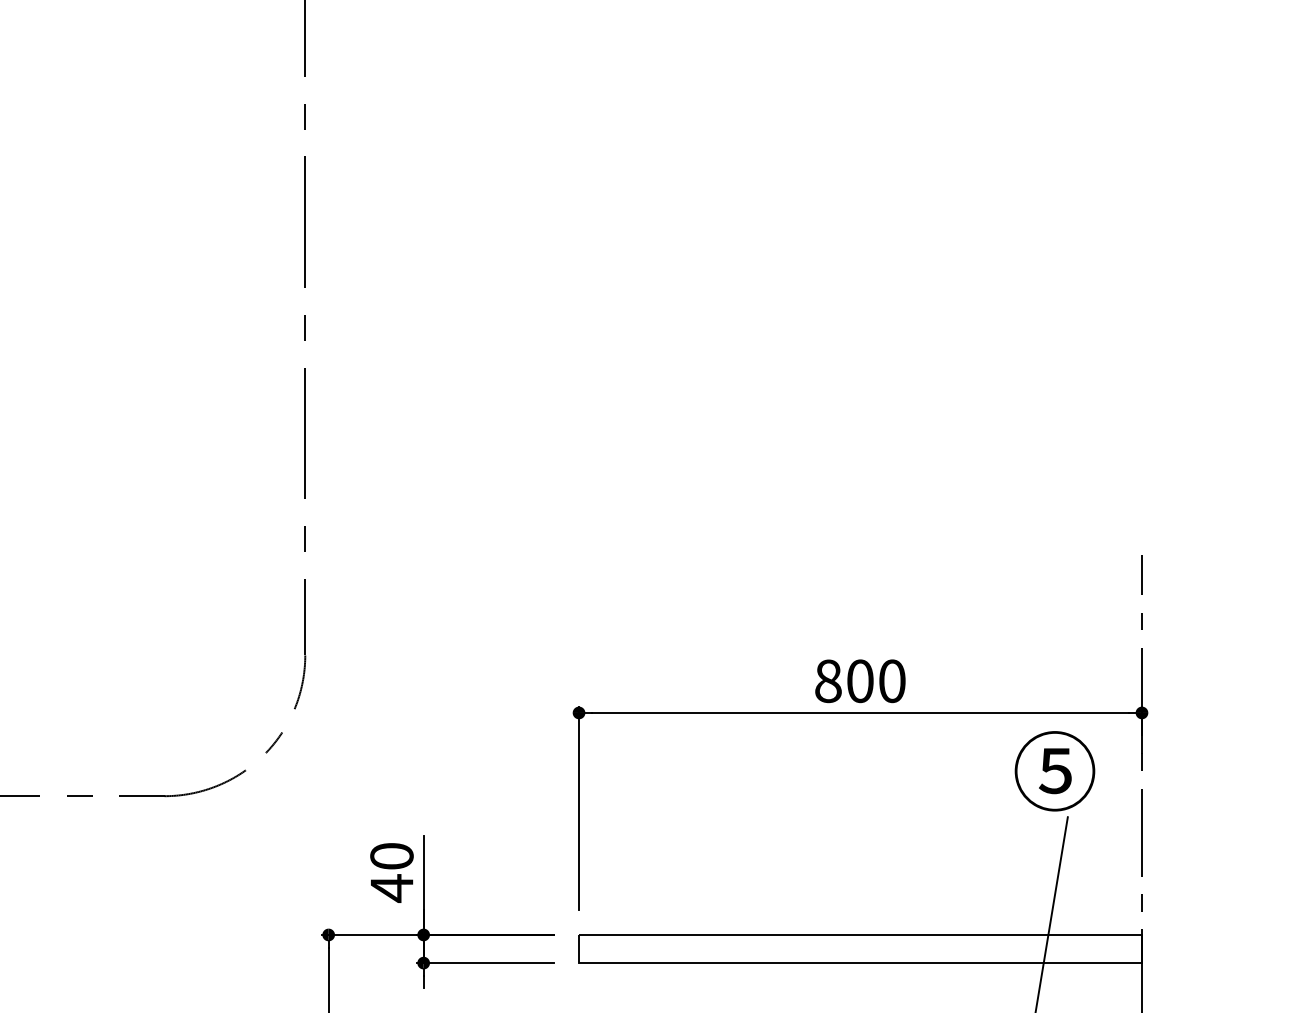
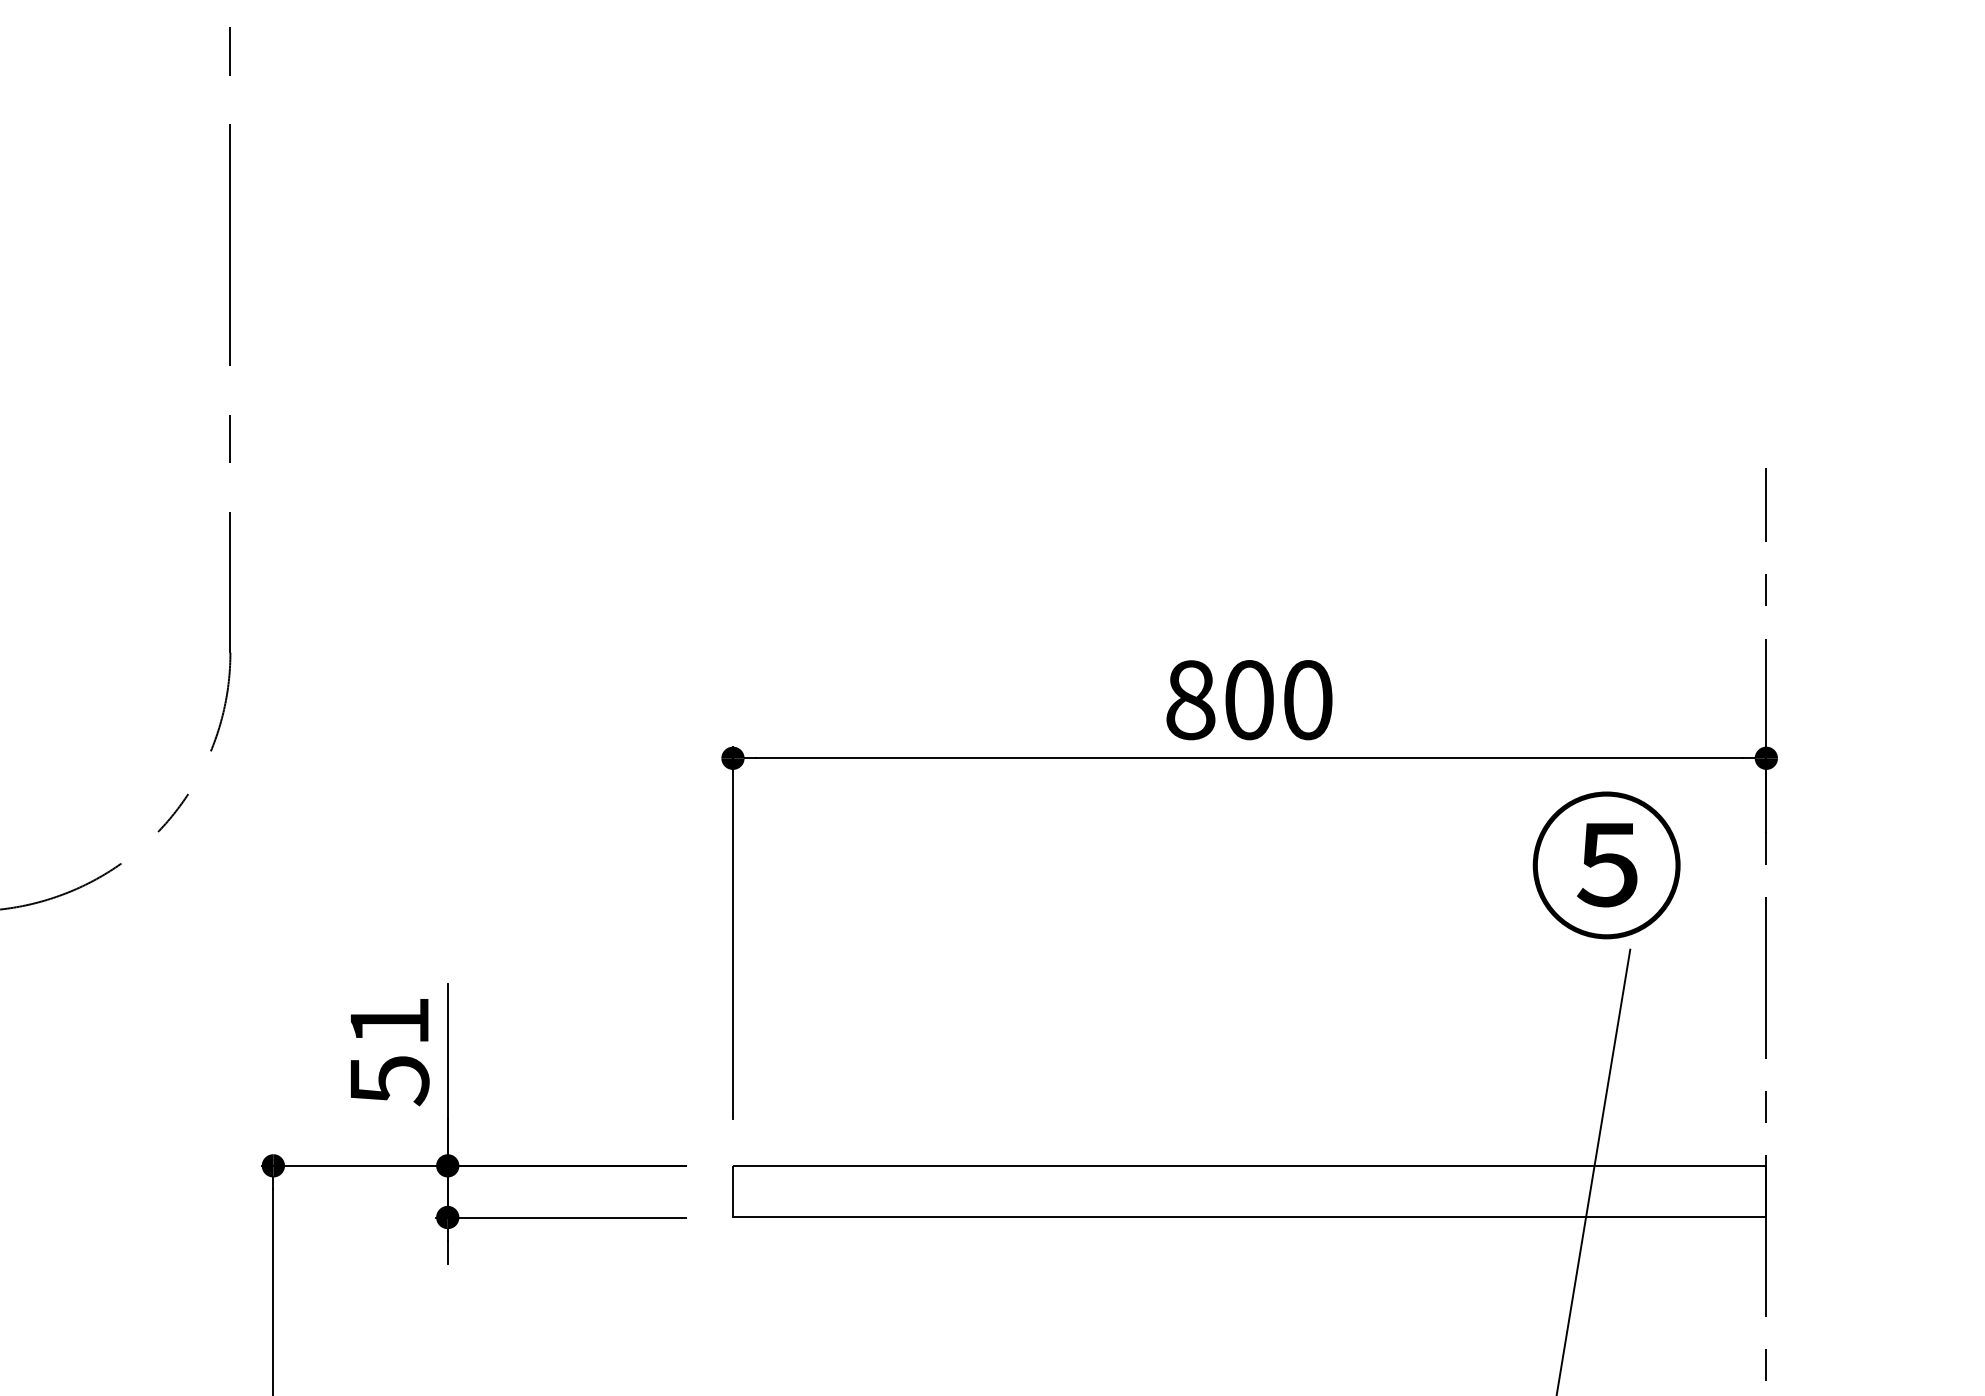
text: (391, 872) -> (388, 1051), 40 -> 51

